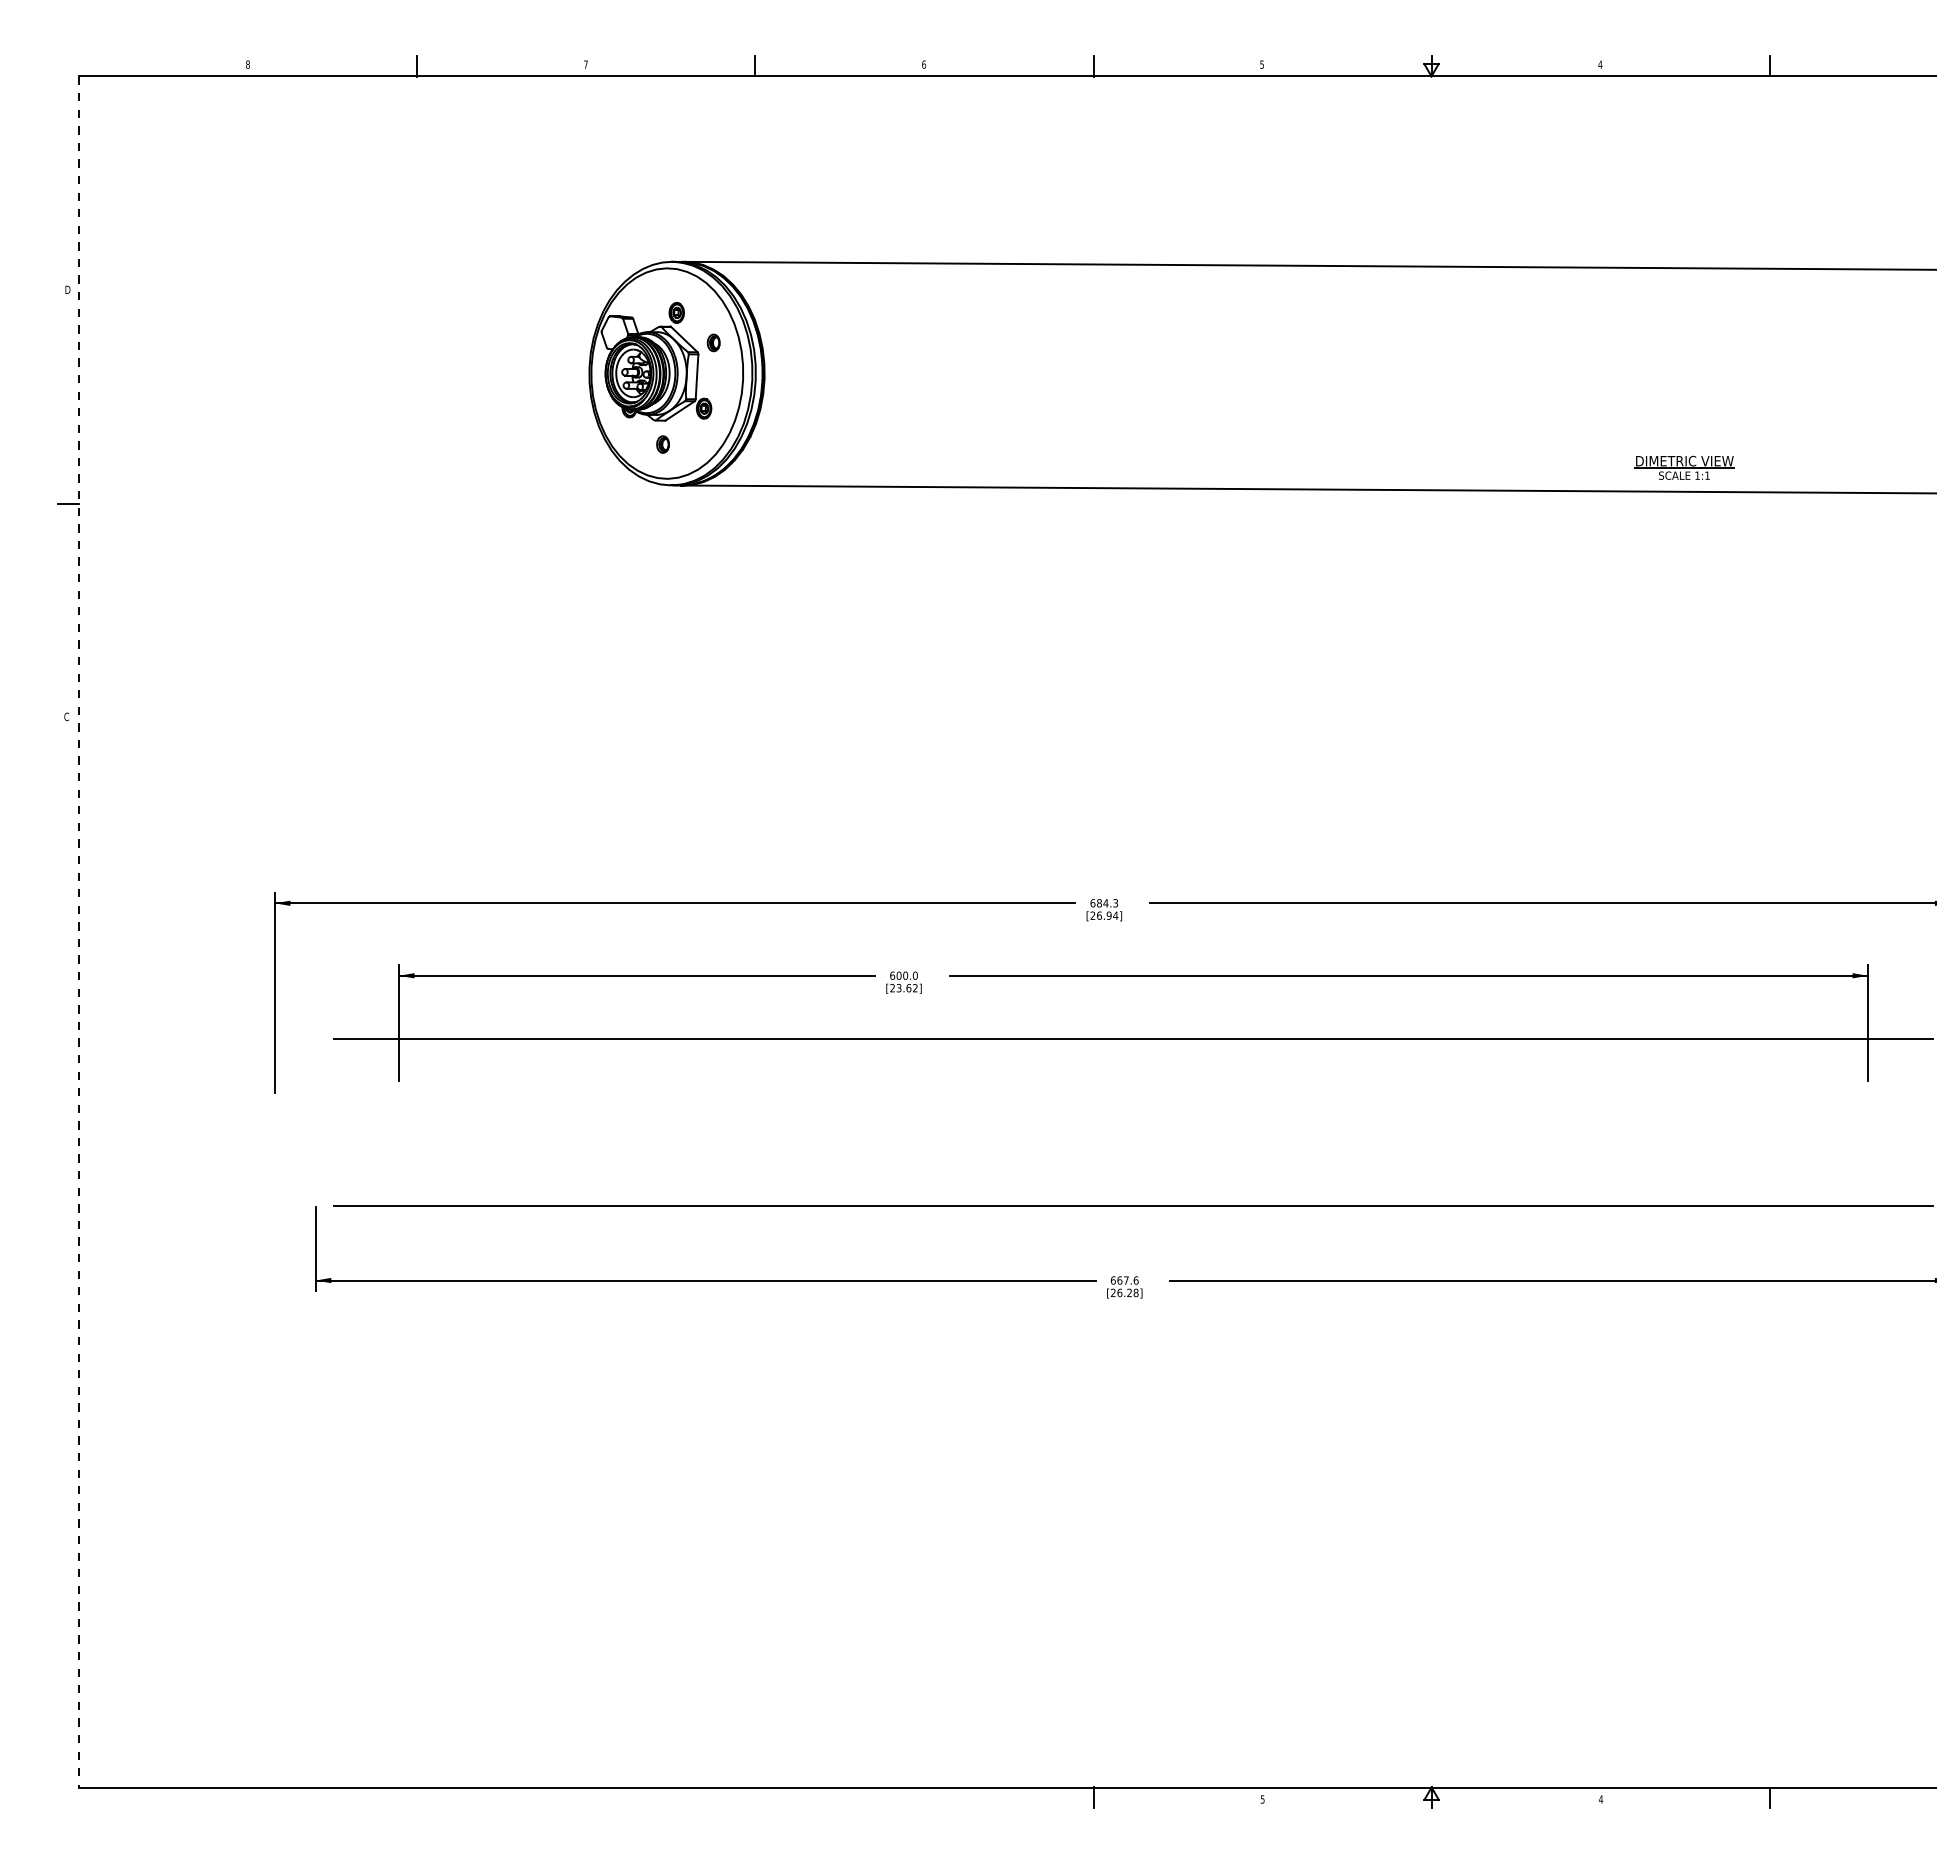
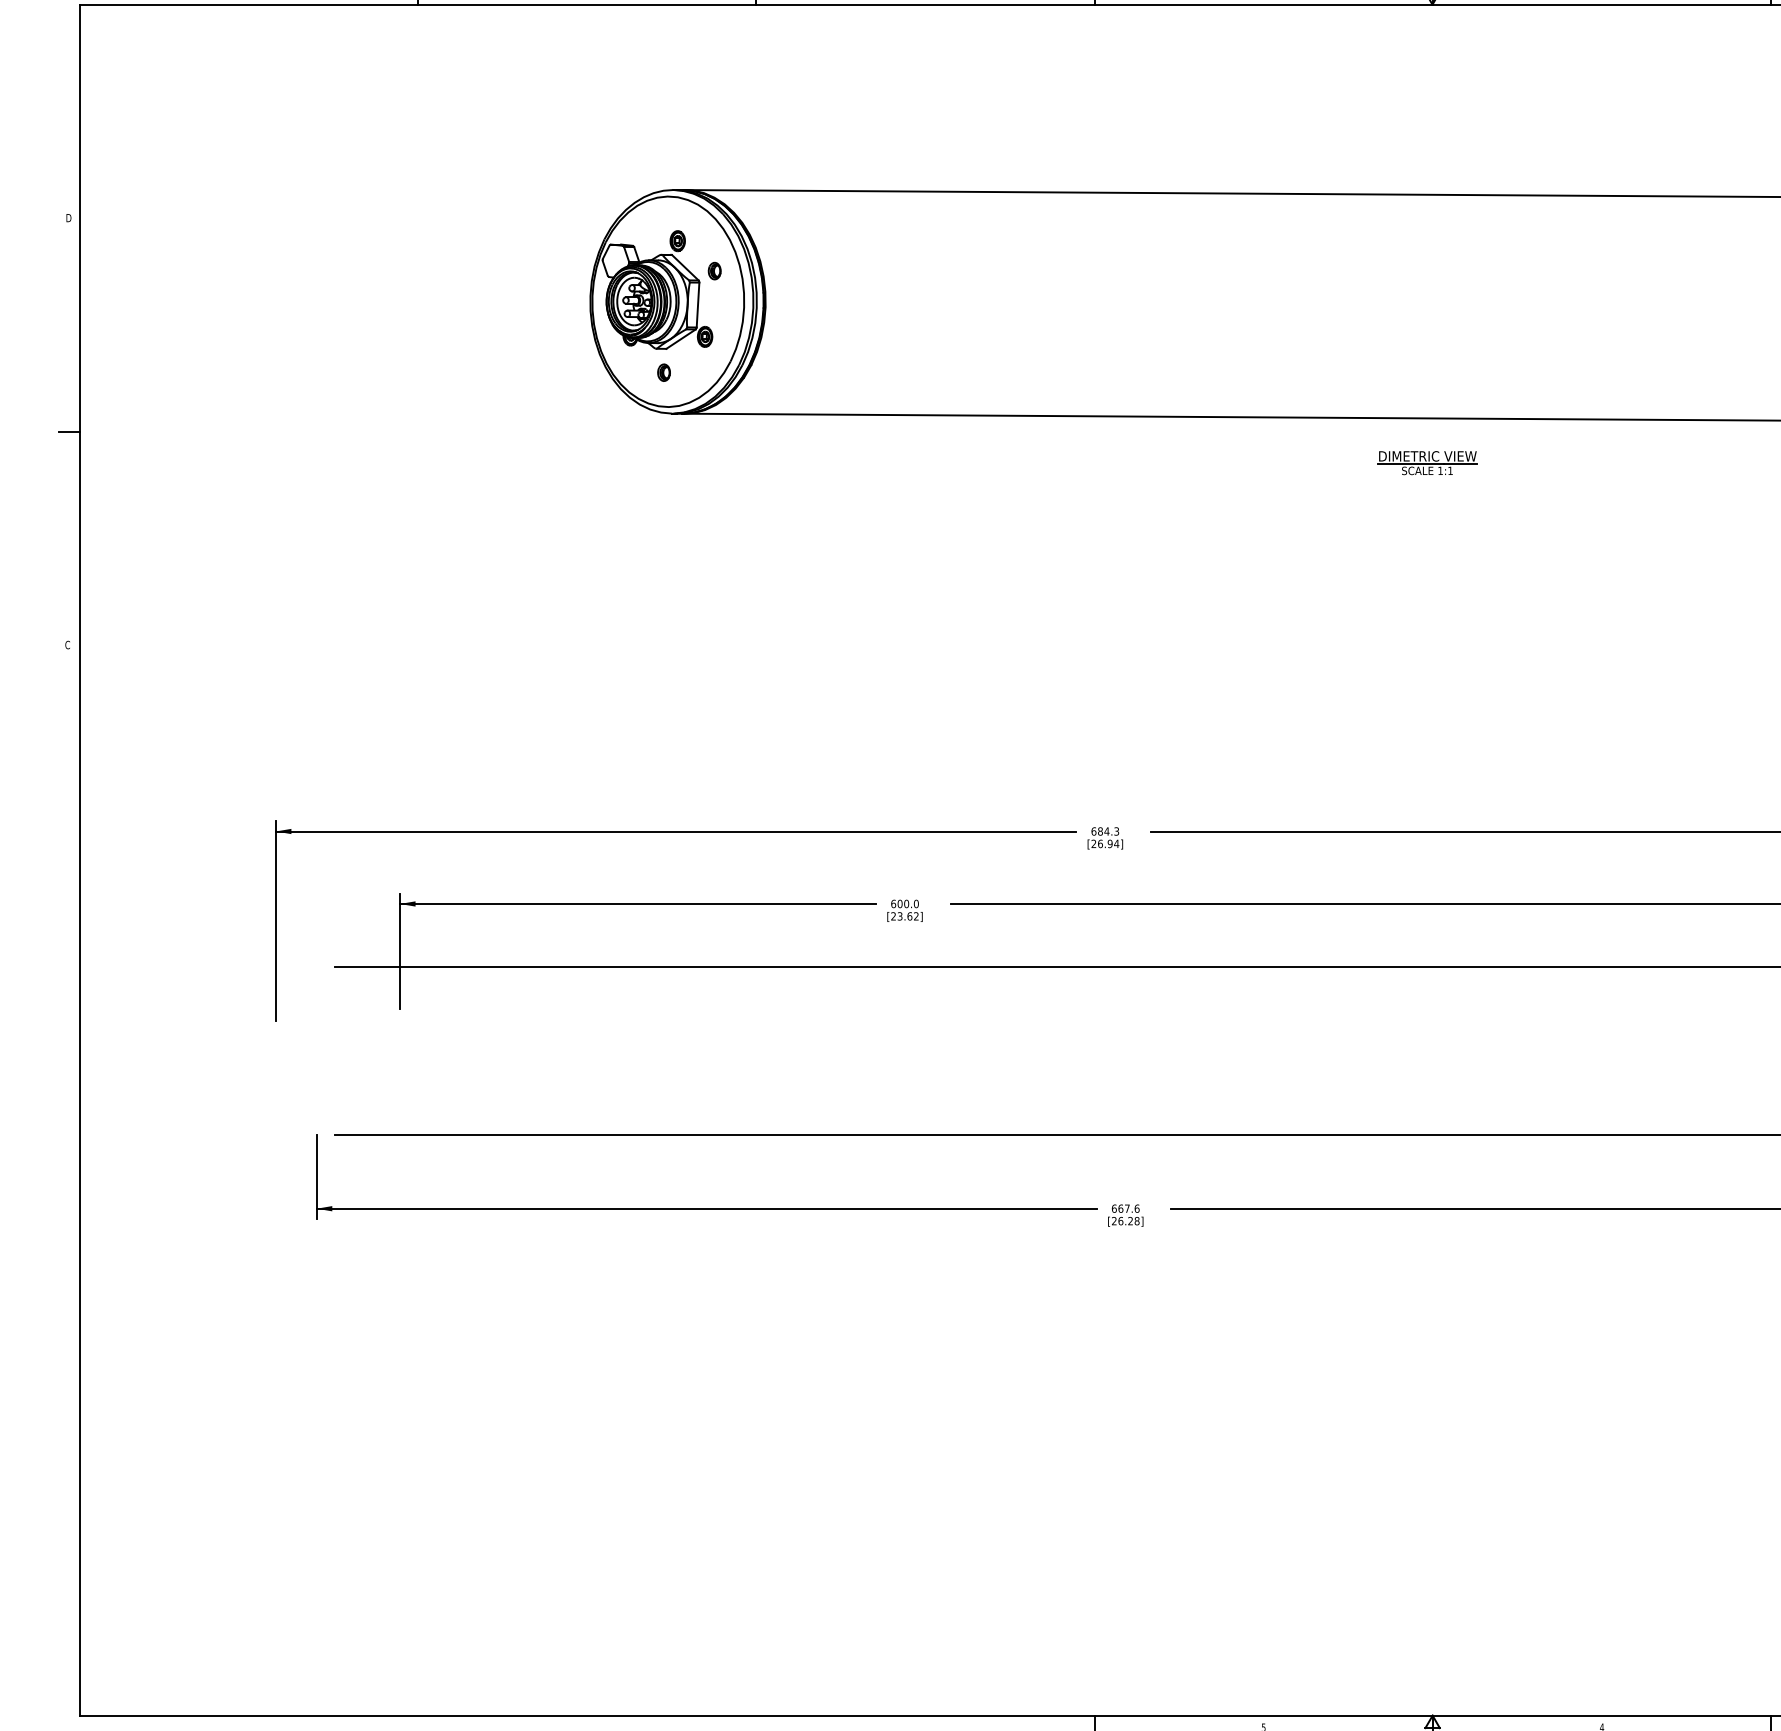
part: (1684, 467) -> (1427, 462), moved
line: (79, 932) -> (80, 860), dashed -> solid

